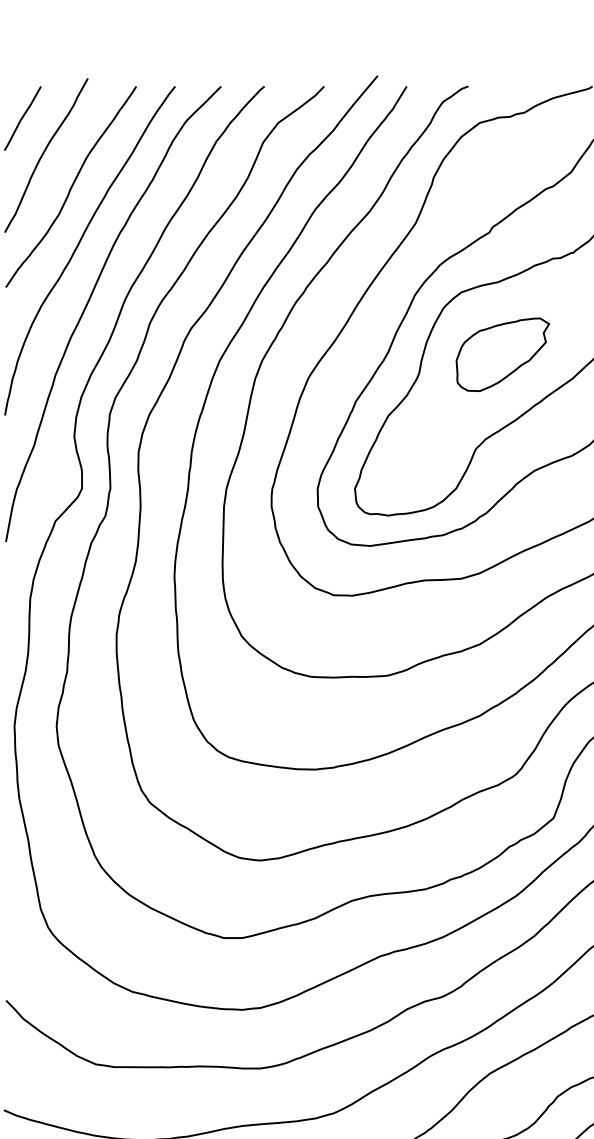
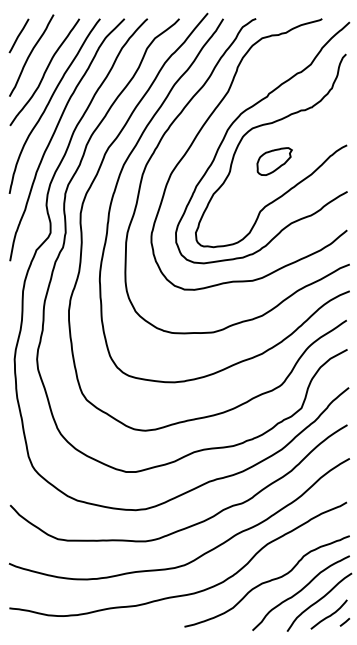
part: (502, 354) -> (274, 161), size x0.7

